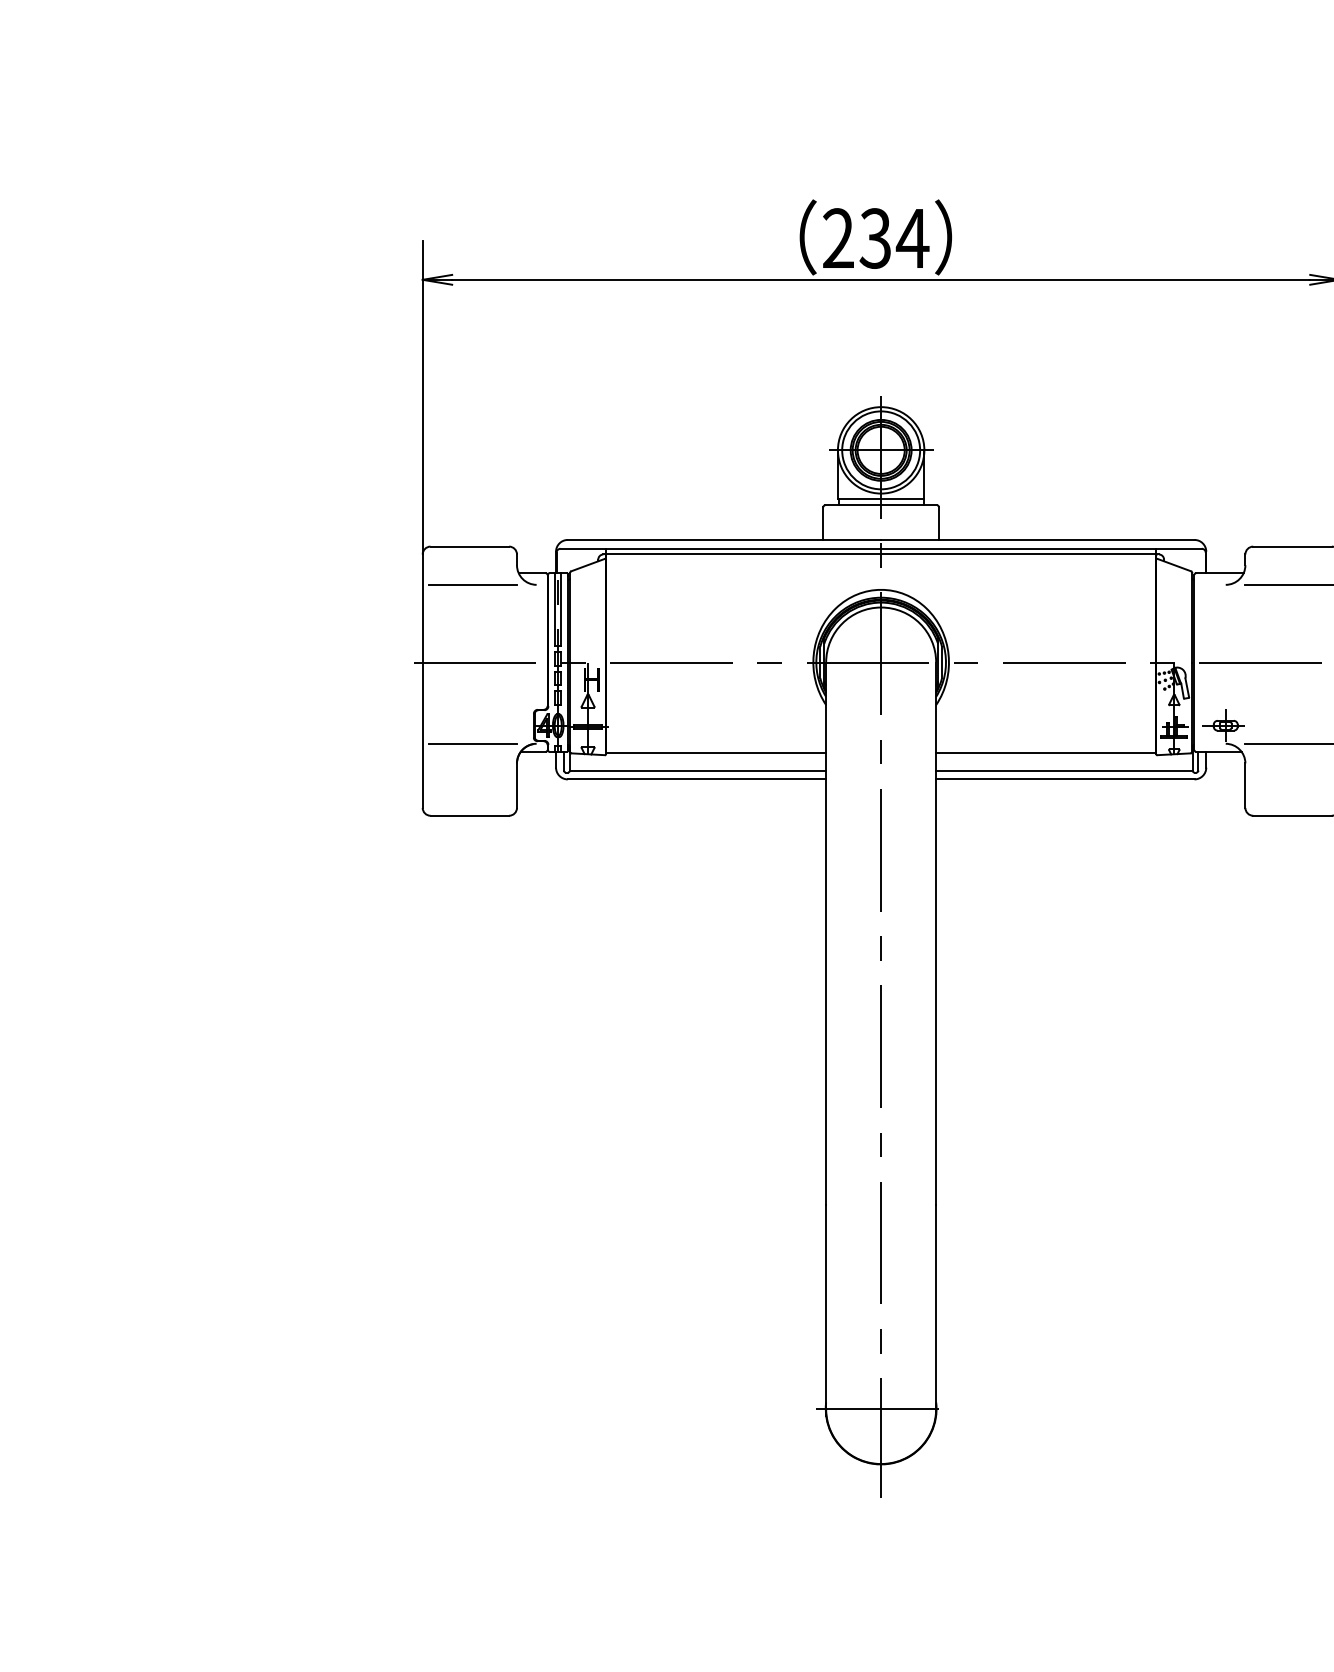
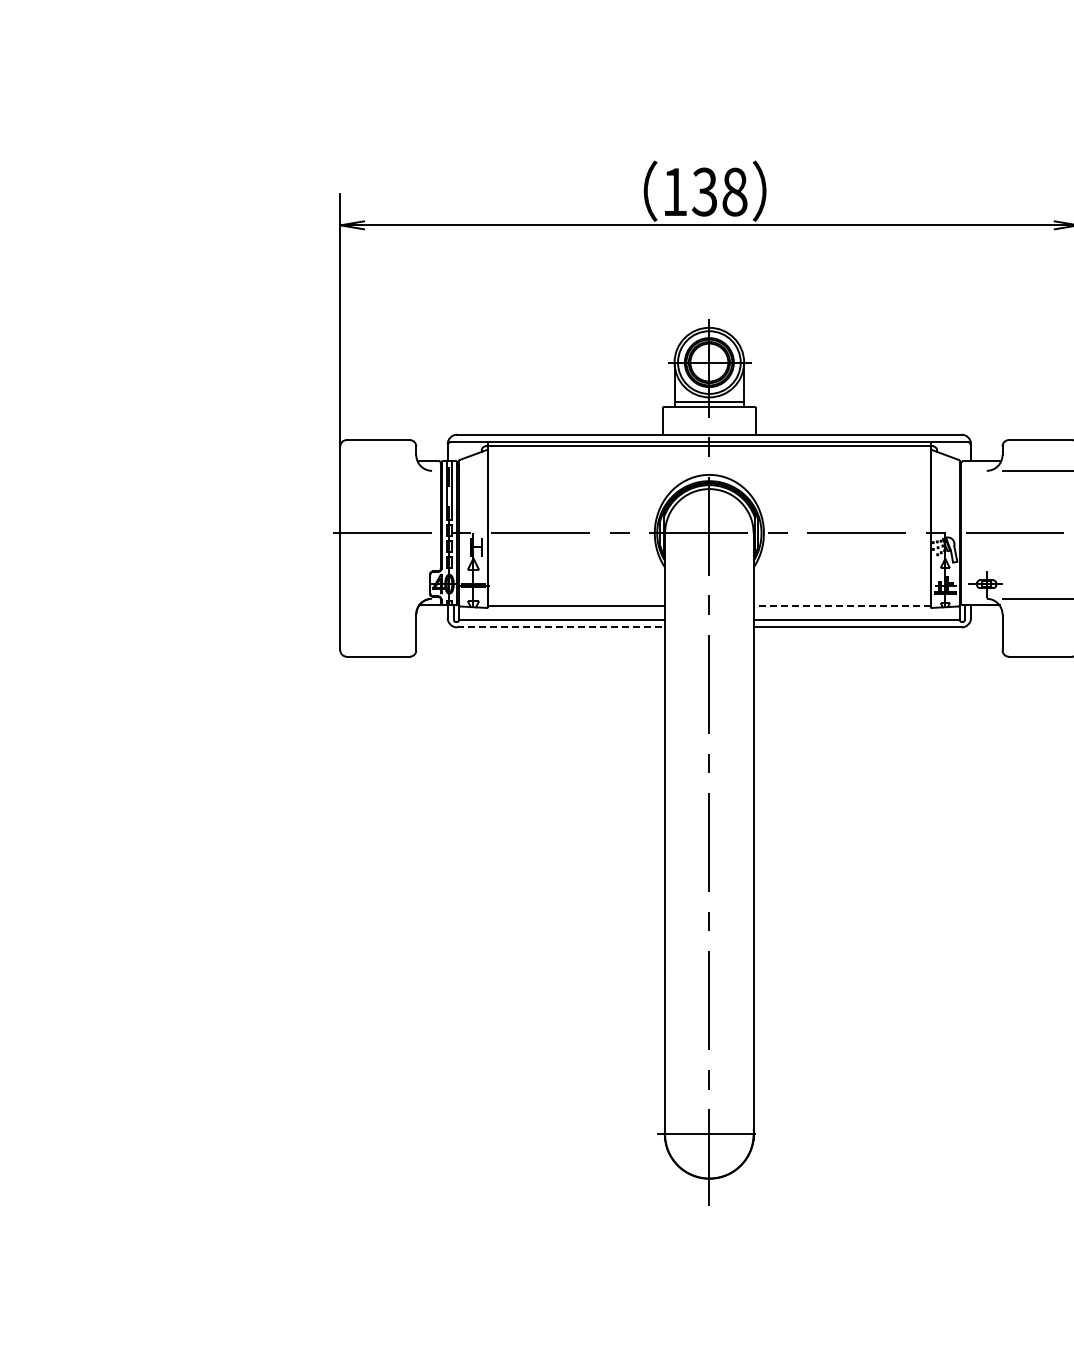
text: (876, 237) -> (705, 191), 234 -> 138
line: (472, 584) -> (380, 470), removed
line: (472, 743) -> (380, 598), removed
line: (1046, 753) -> (842, 606), solid -> dashed
line: (697, 779) -> (561, 627), solid -> dashed

